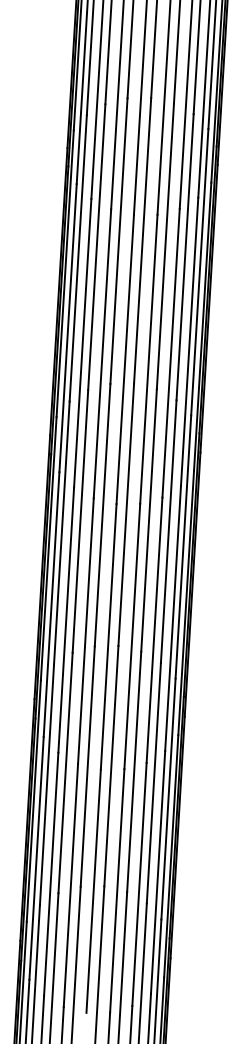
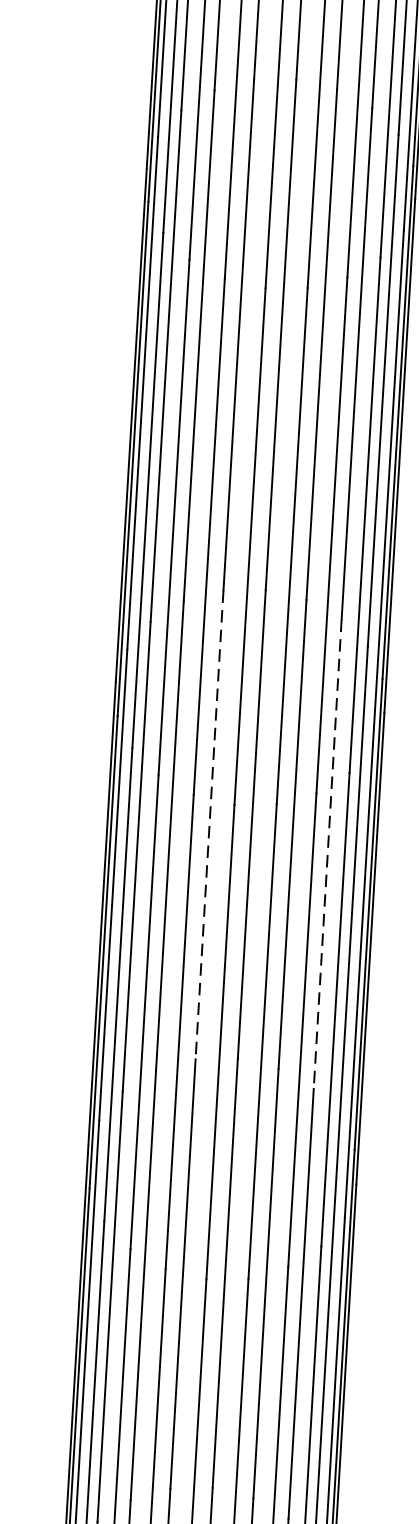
line: (102, 515) -> (209, 825), solid -> dashed
line: (168, 531) -> (327, 854), solid -> dashed

